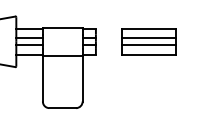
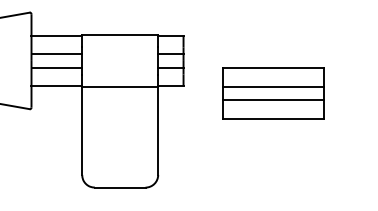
part: (148, 41) -> (272, 92), moved

